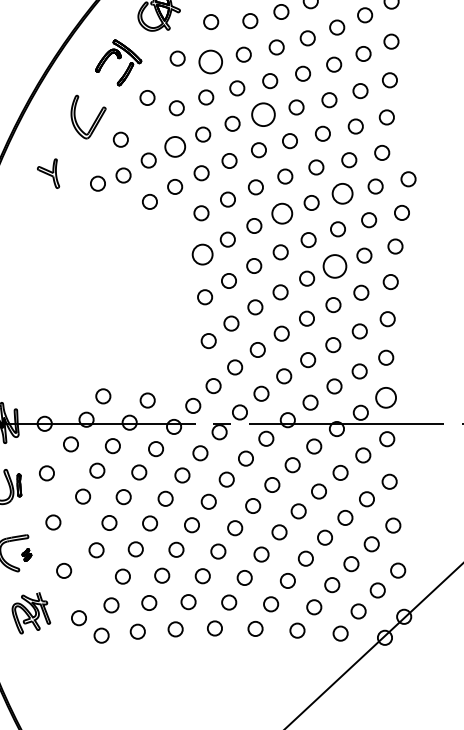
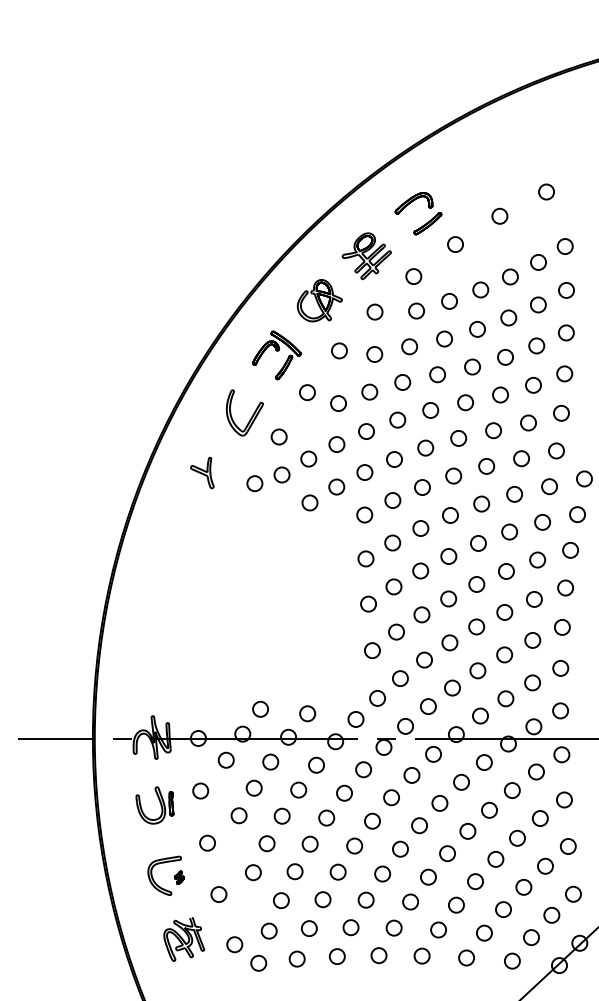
circle: (210, 62) -> (374, 354), size x0.62
circle: (263, 114) -> (430, 410), size x0.62
circle: (174, 146) -> (336, 444), size x0.71
circle: (342, 193) -> (514, 494), size x0.71
circle: (282, 213) -> (450, 515), size x0.71
circle: (202, 254) -> (365, 558), size x0.71
circle: (335, 266) -> (506, 571), size x0.62
circle: (385, 397) -> (560, 710), size x0.71

